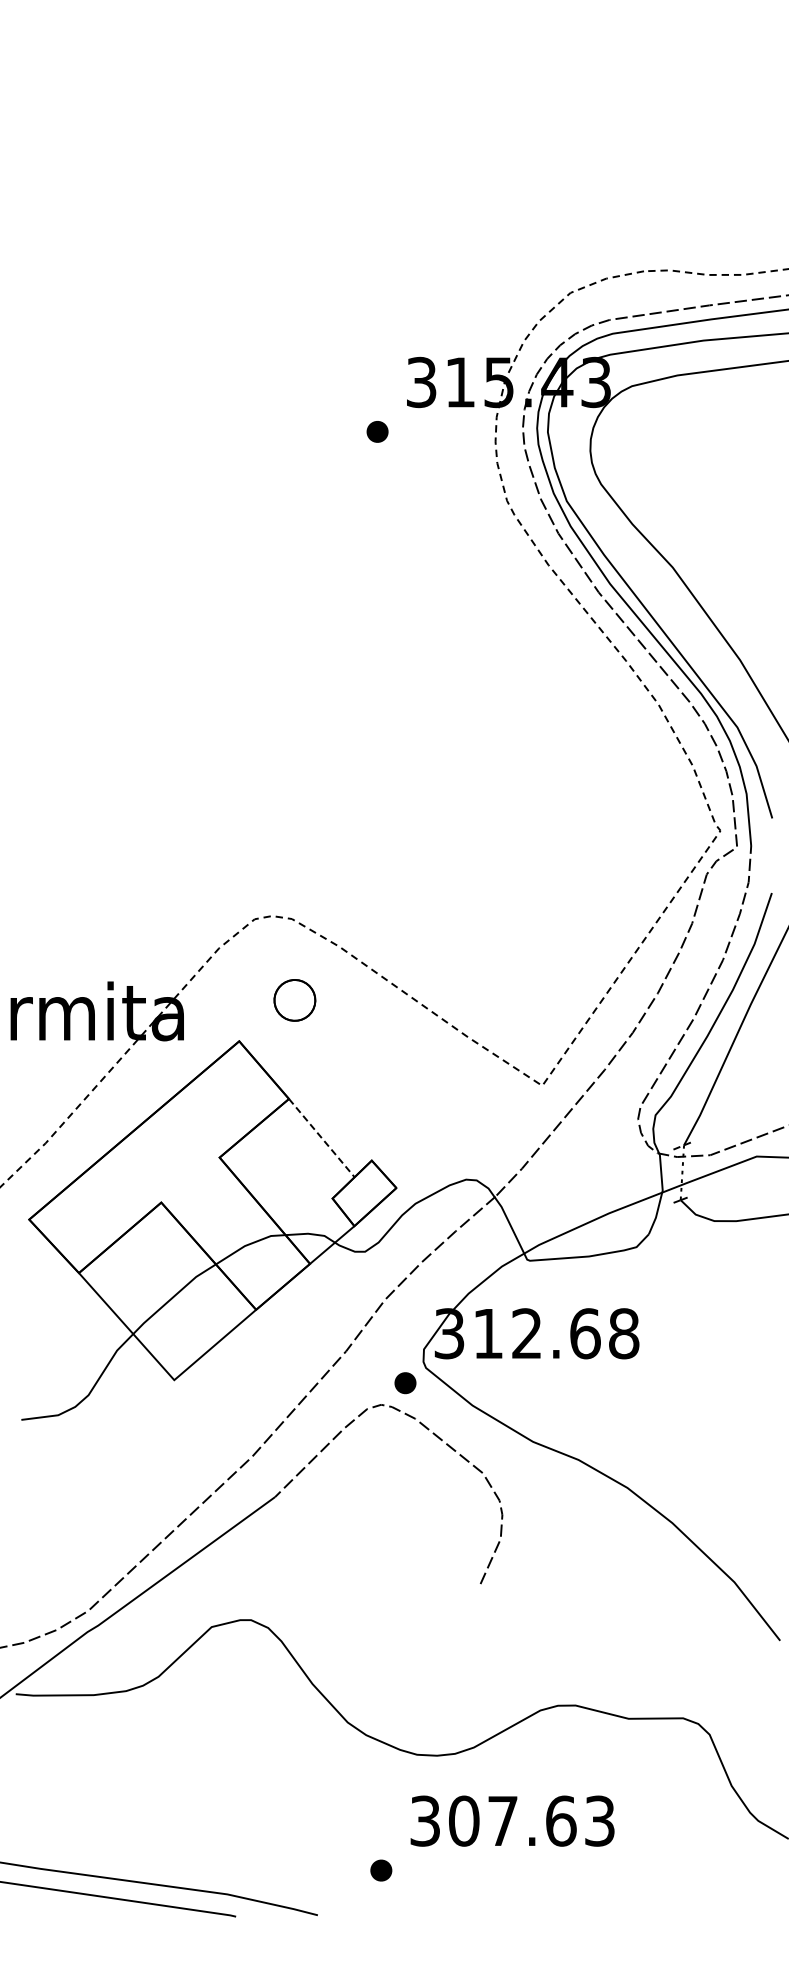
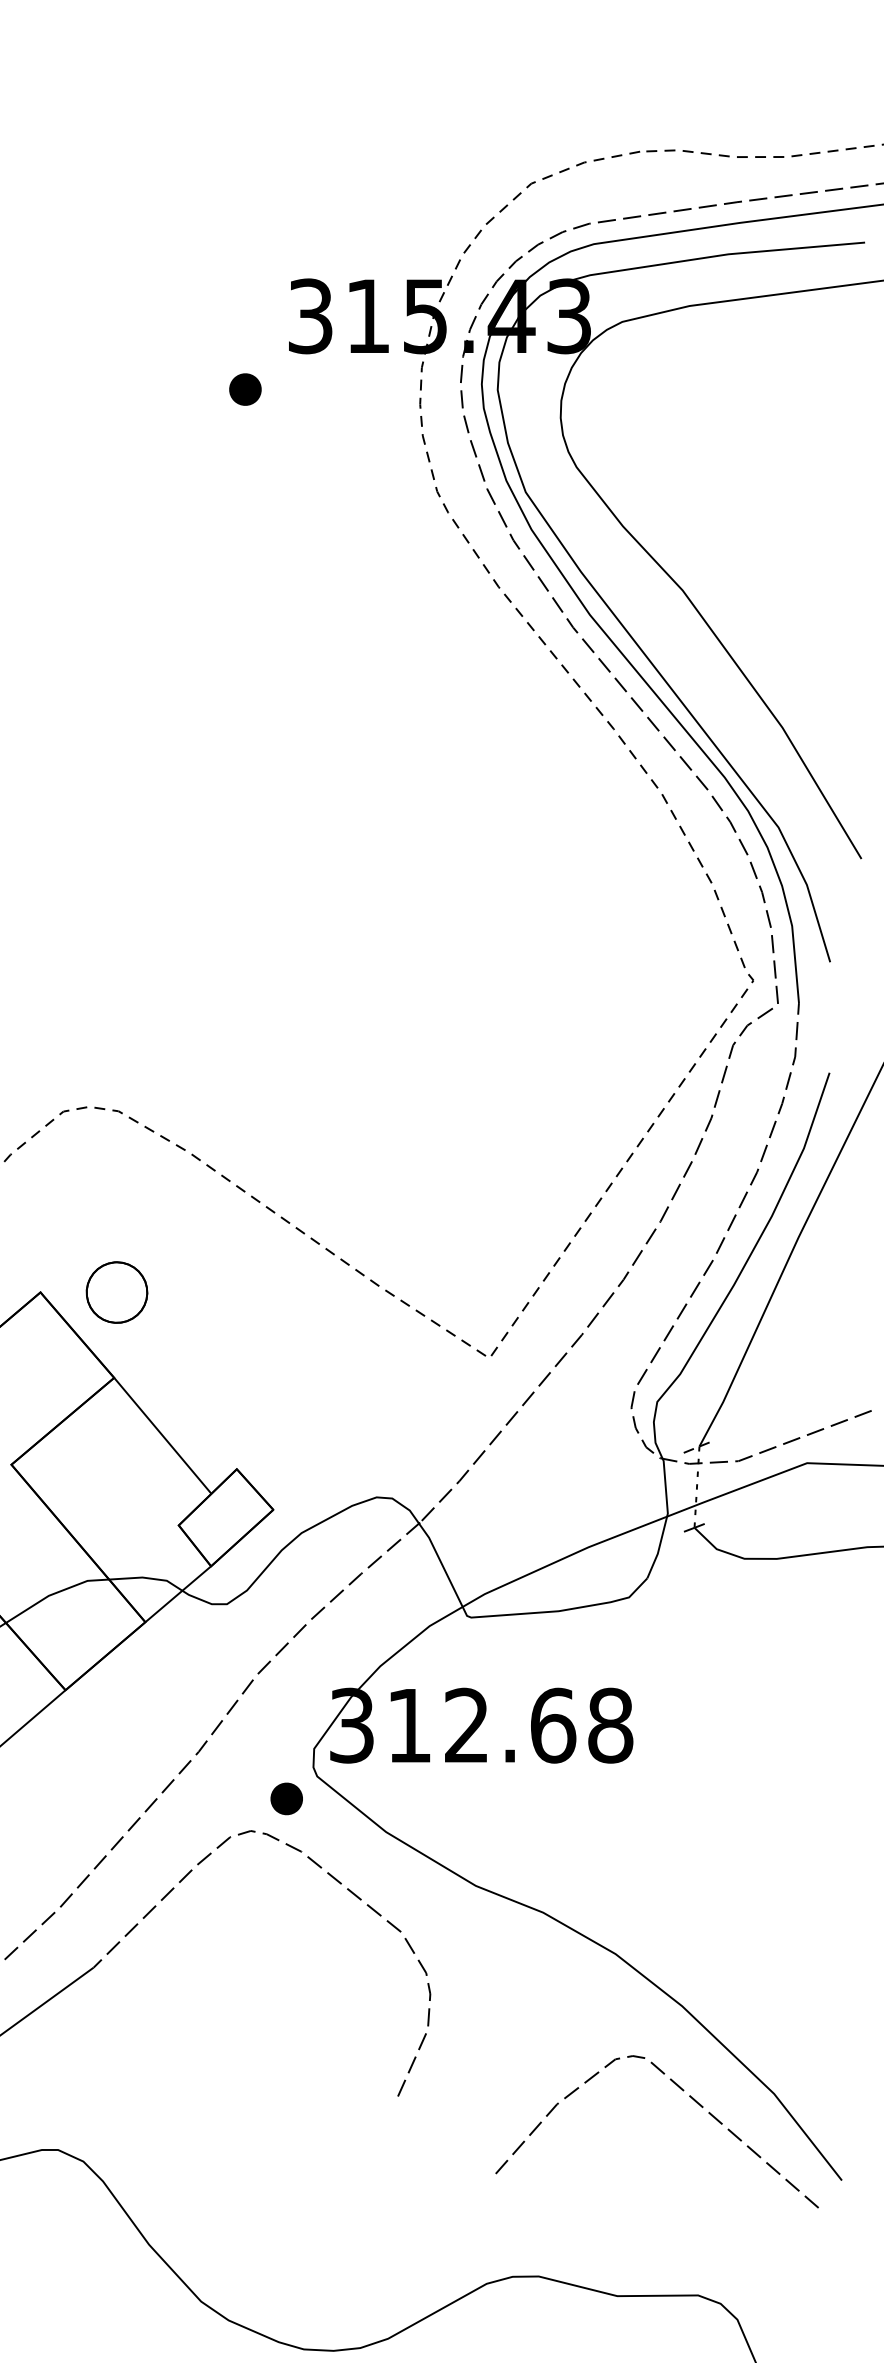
part: (294, 1000) -> (116, 1292), moved
line: (322, 1138) -> (163, 1436), dashed -> solid
curve: (677, 1584) -> (689, 2097), added

